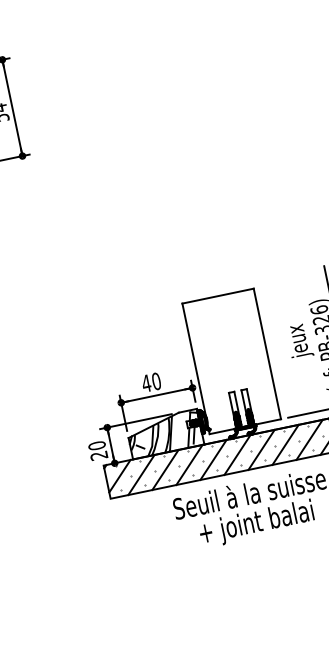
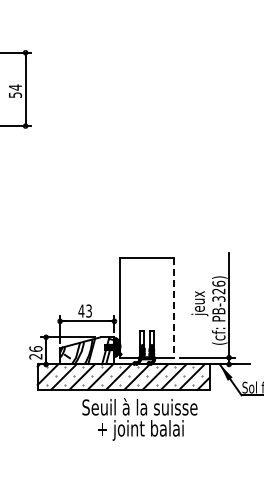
line: (267, 353) -> (174, 307), solid -> dashed
text: (156, 380) -> (89, 310), 40 -> 43
text: (96, 445) -> (35, 348), 20 -> 26

